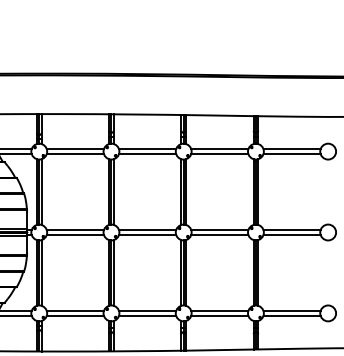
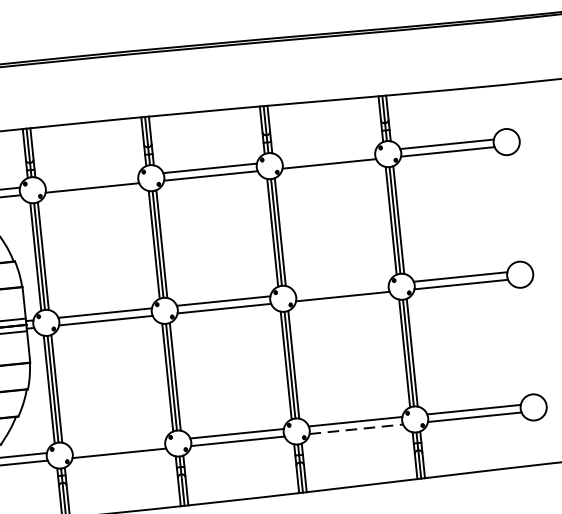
line: (74, 149) -> (90, 180), removed
line: (219, 149) -> (328, 156), removed
line: (219, 230) -> (341, 289), removed
line: (74, 311) -> (117, 446), removed
line: (219, 315) -> (355, 428), solid -> dashed

